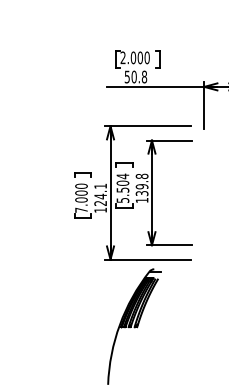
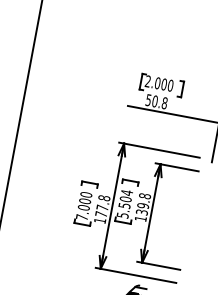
text: (100, 194) -> (102, 205), 124.1 -> 177.8

